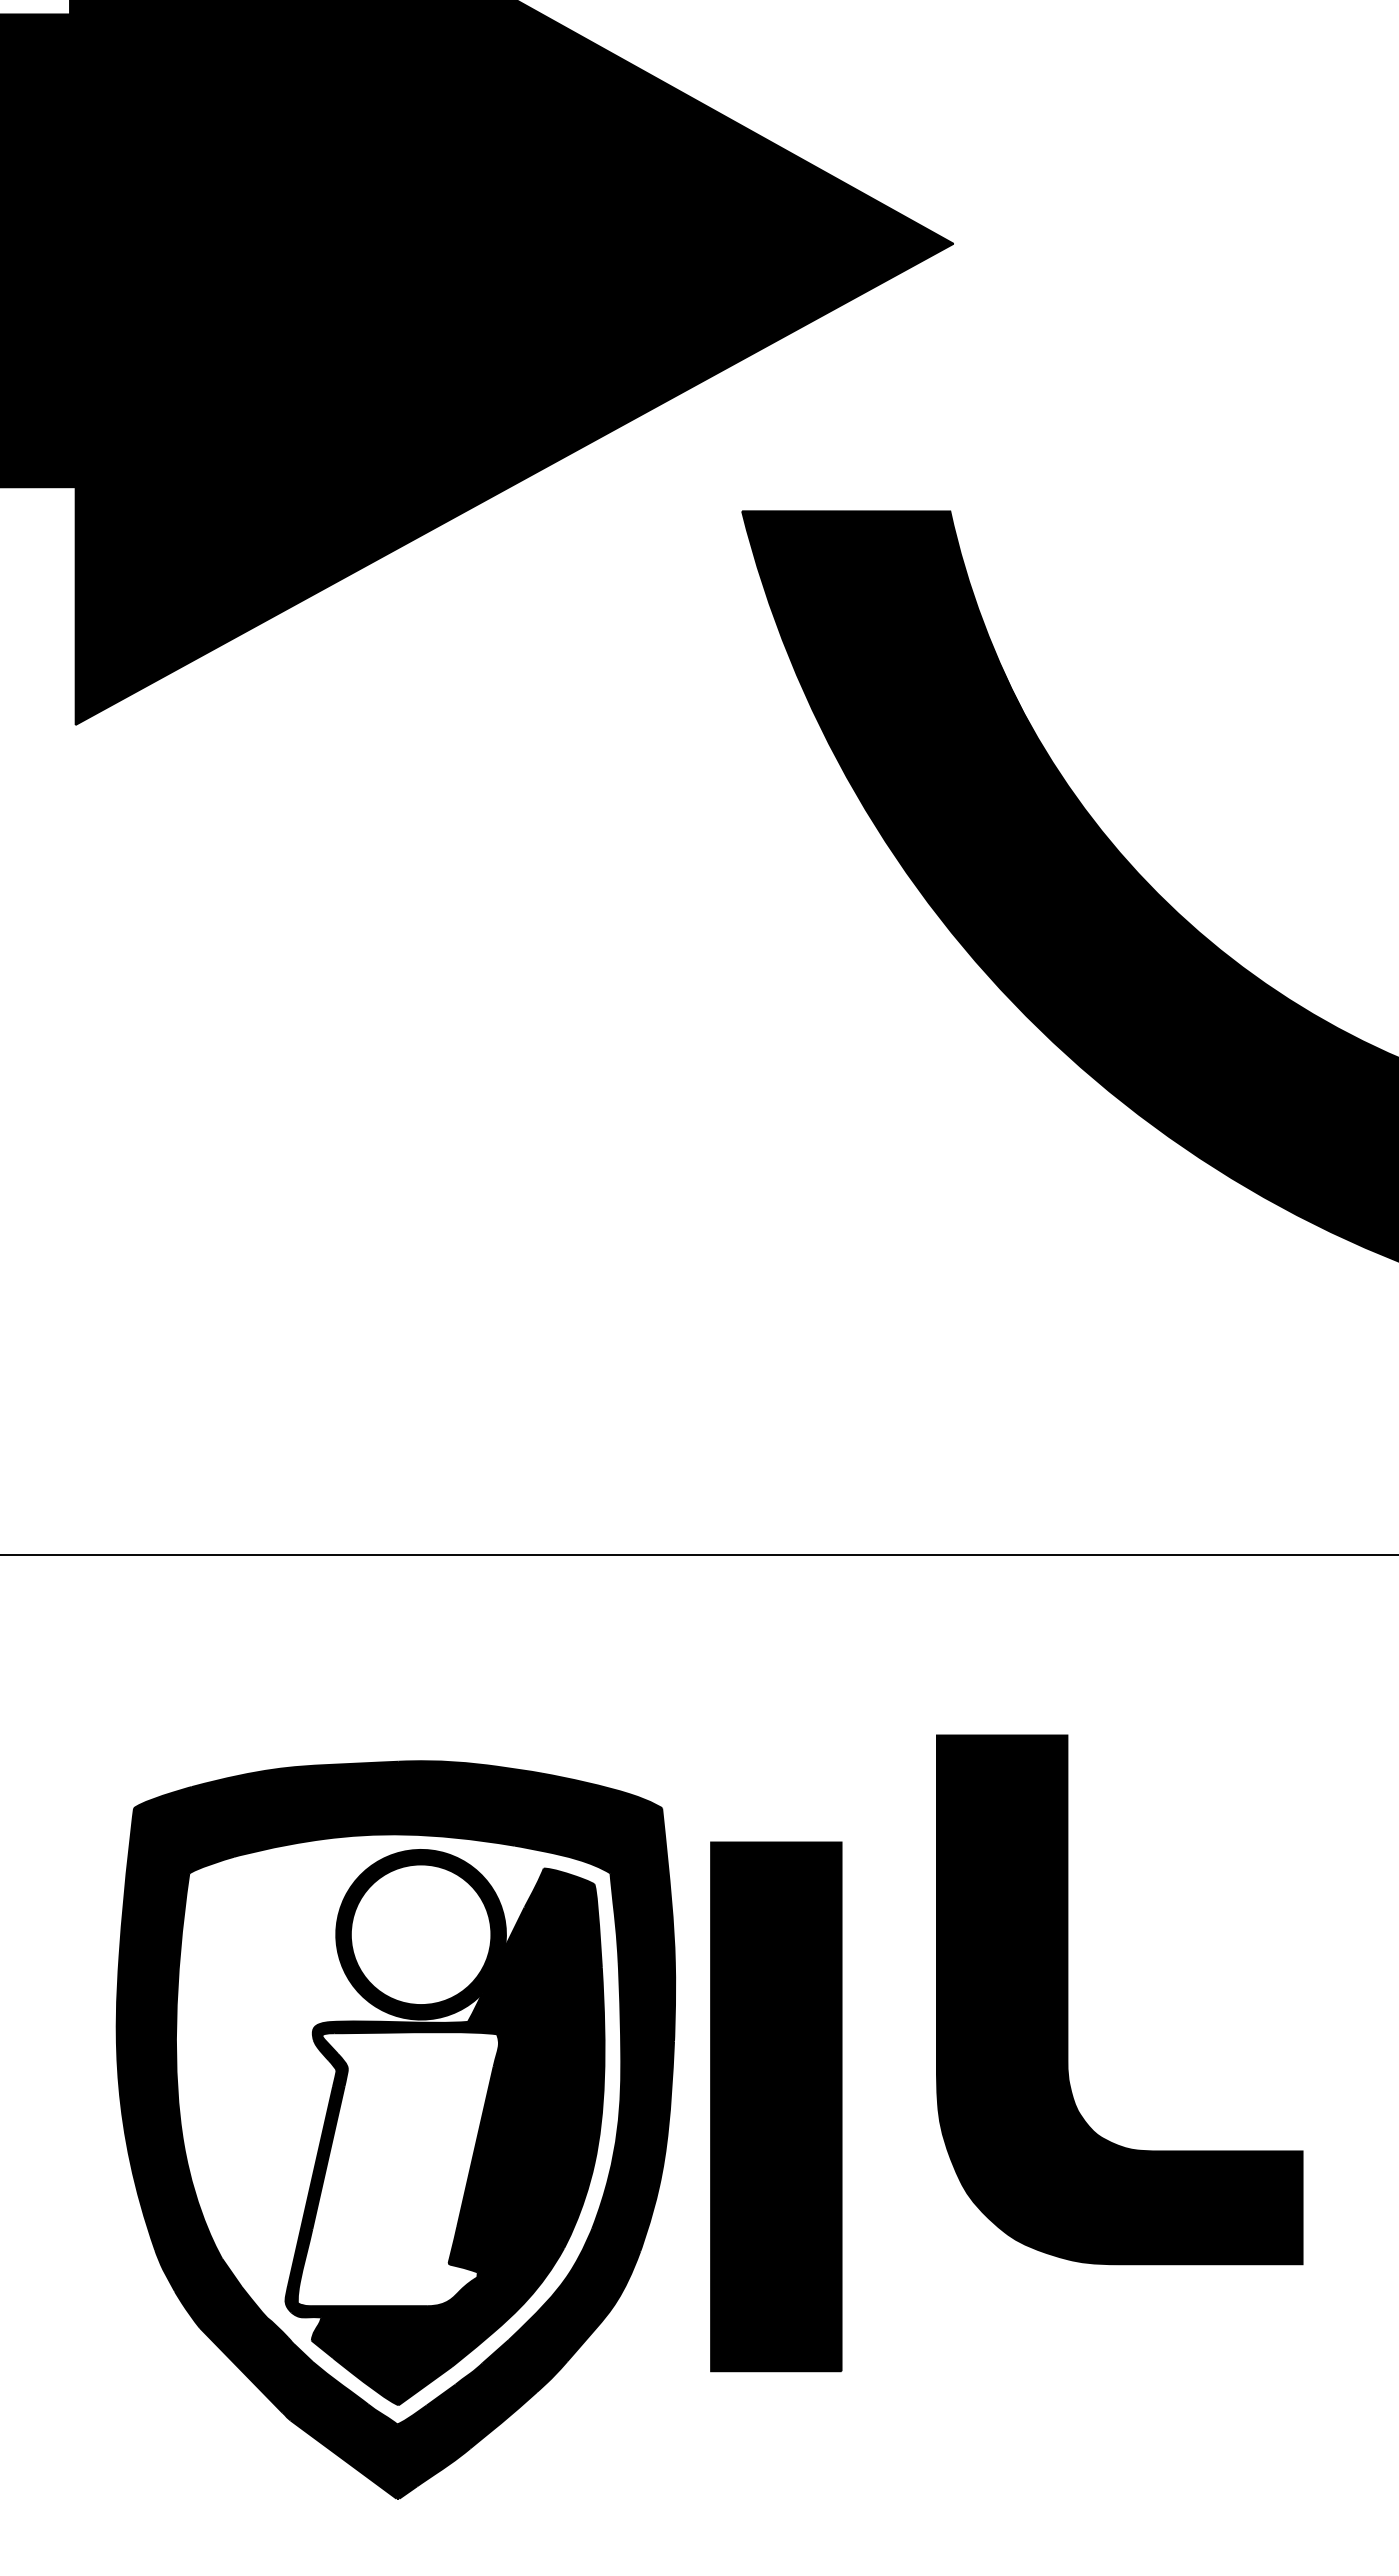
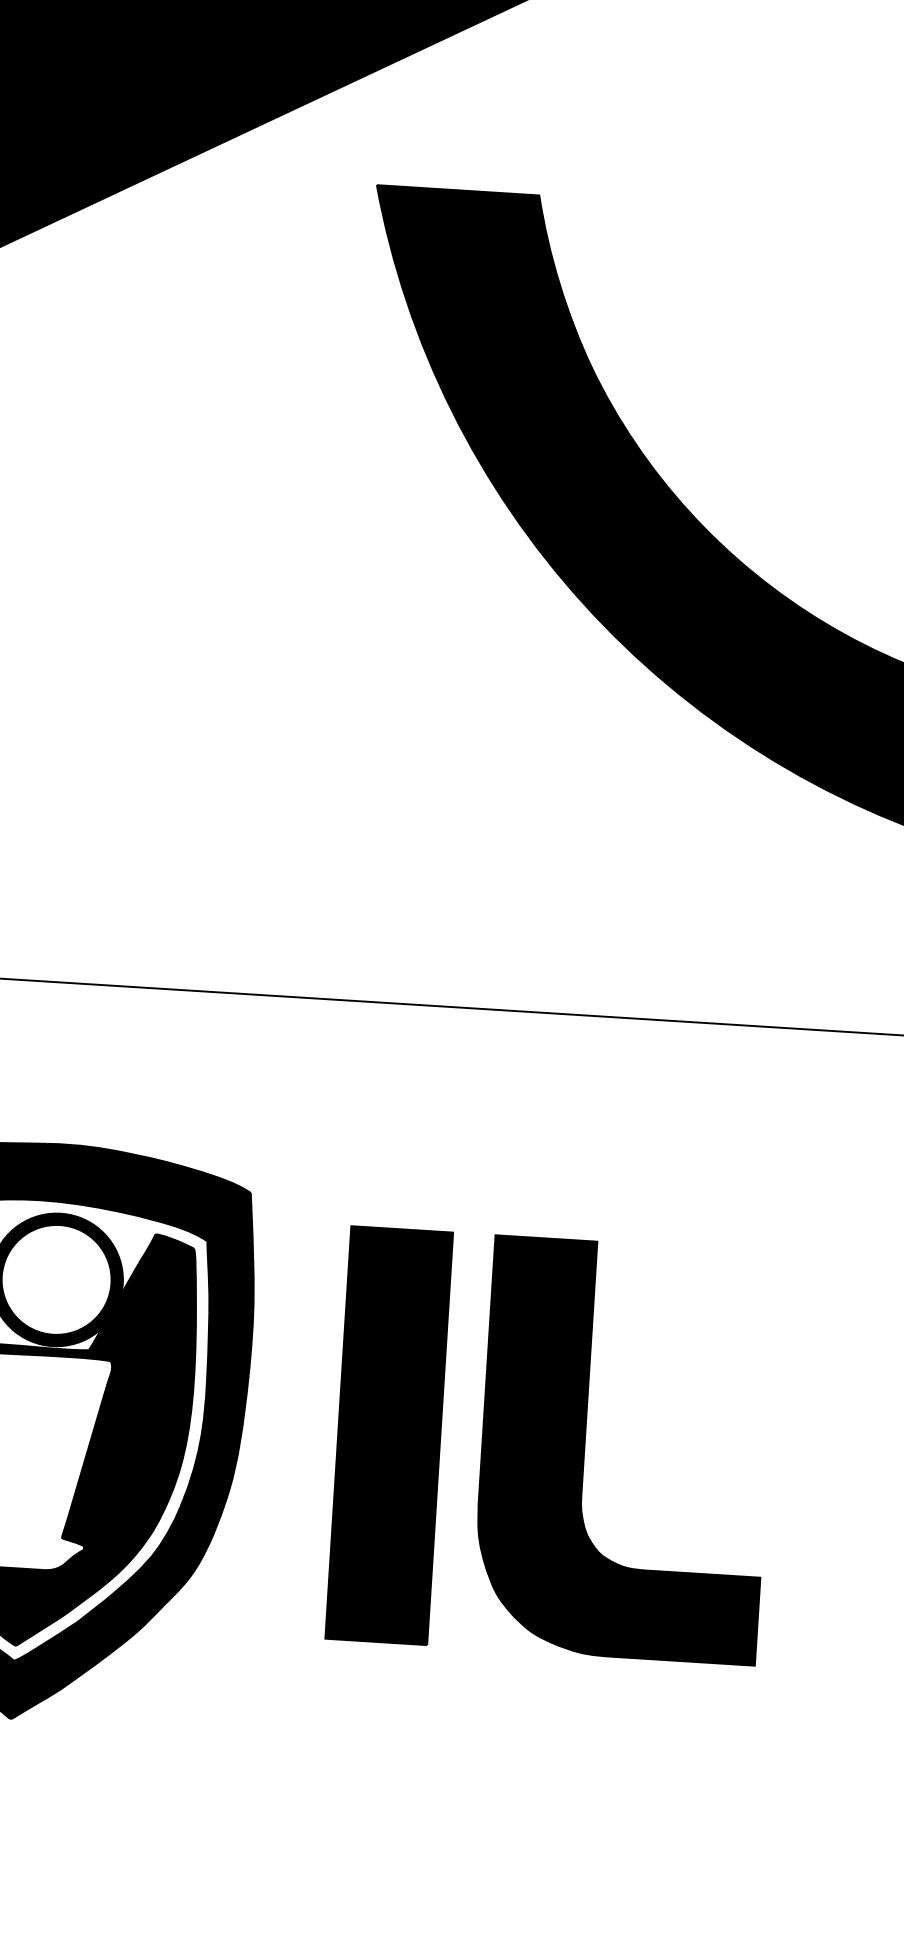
part: (1068, 1999) -> (585, 1447), moved
part: (776, 2106) -> (389, 1435), moved

